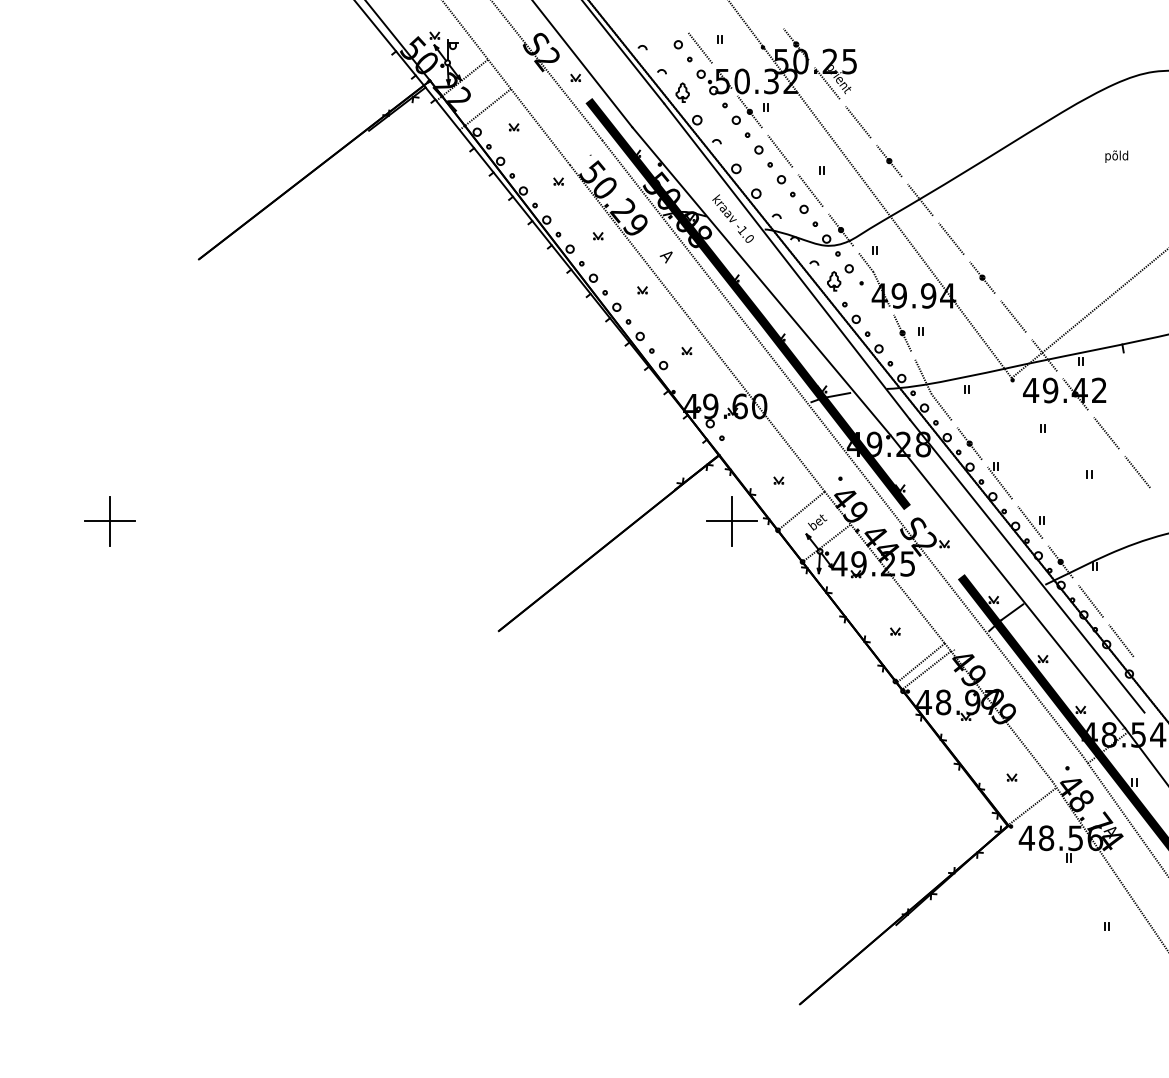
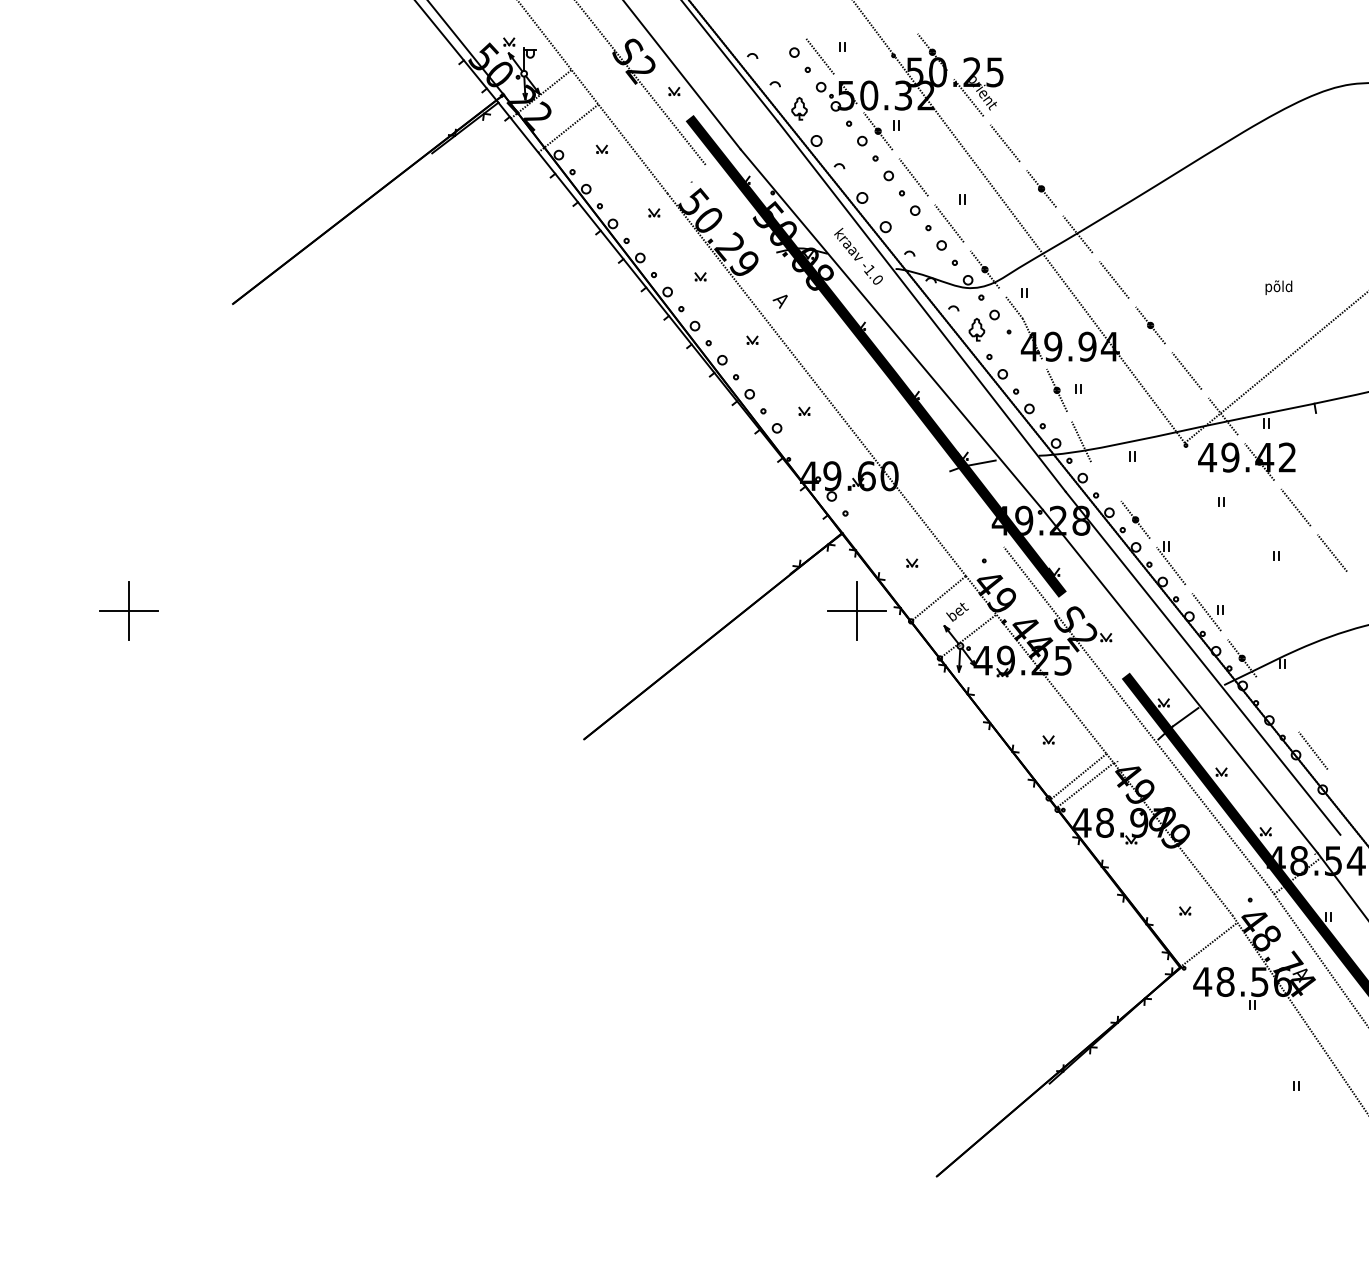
text: (1116, 156) -> (1278, 287), moved
line: (729, 303) -> (854, 355), removed
line: (941, 407) -> (1102, 477), removed
line: (1090, 601) -> (1277, 704), removed

